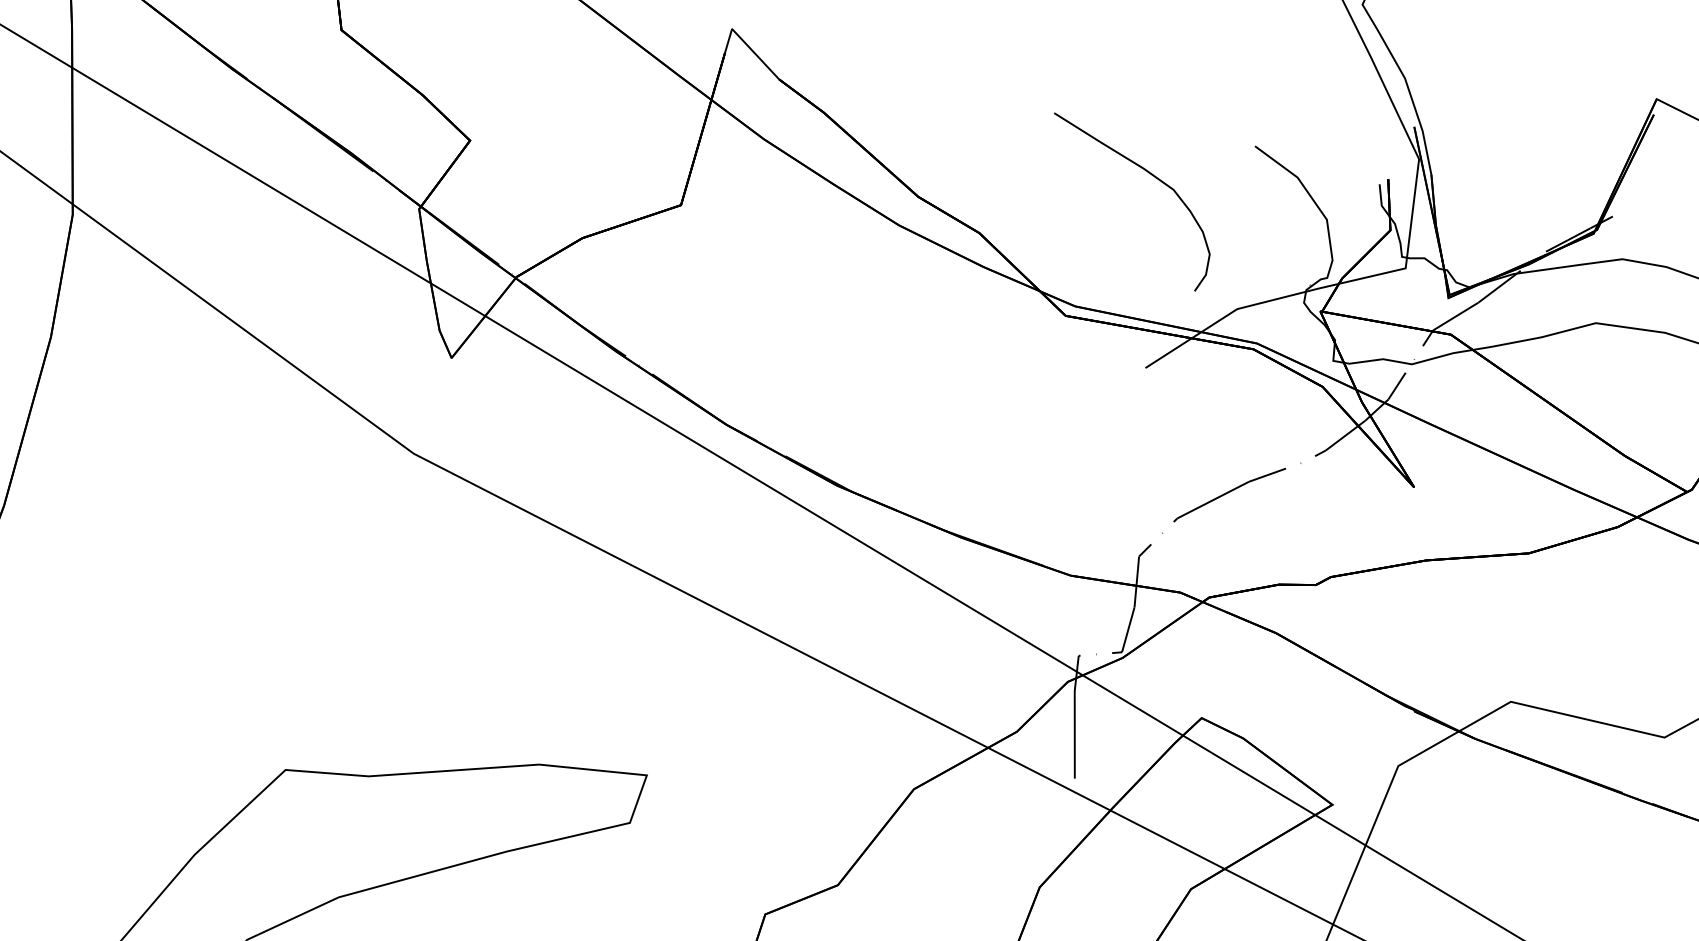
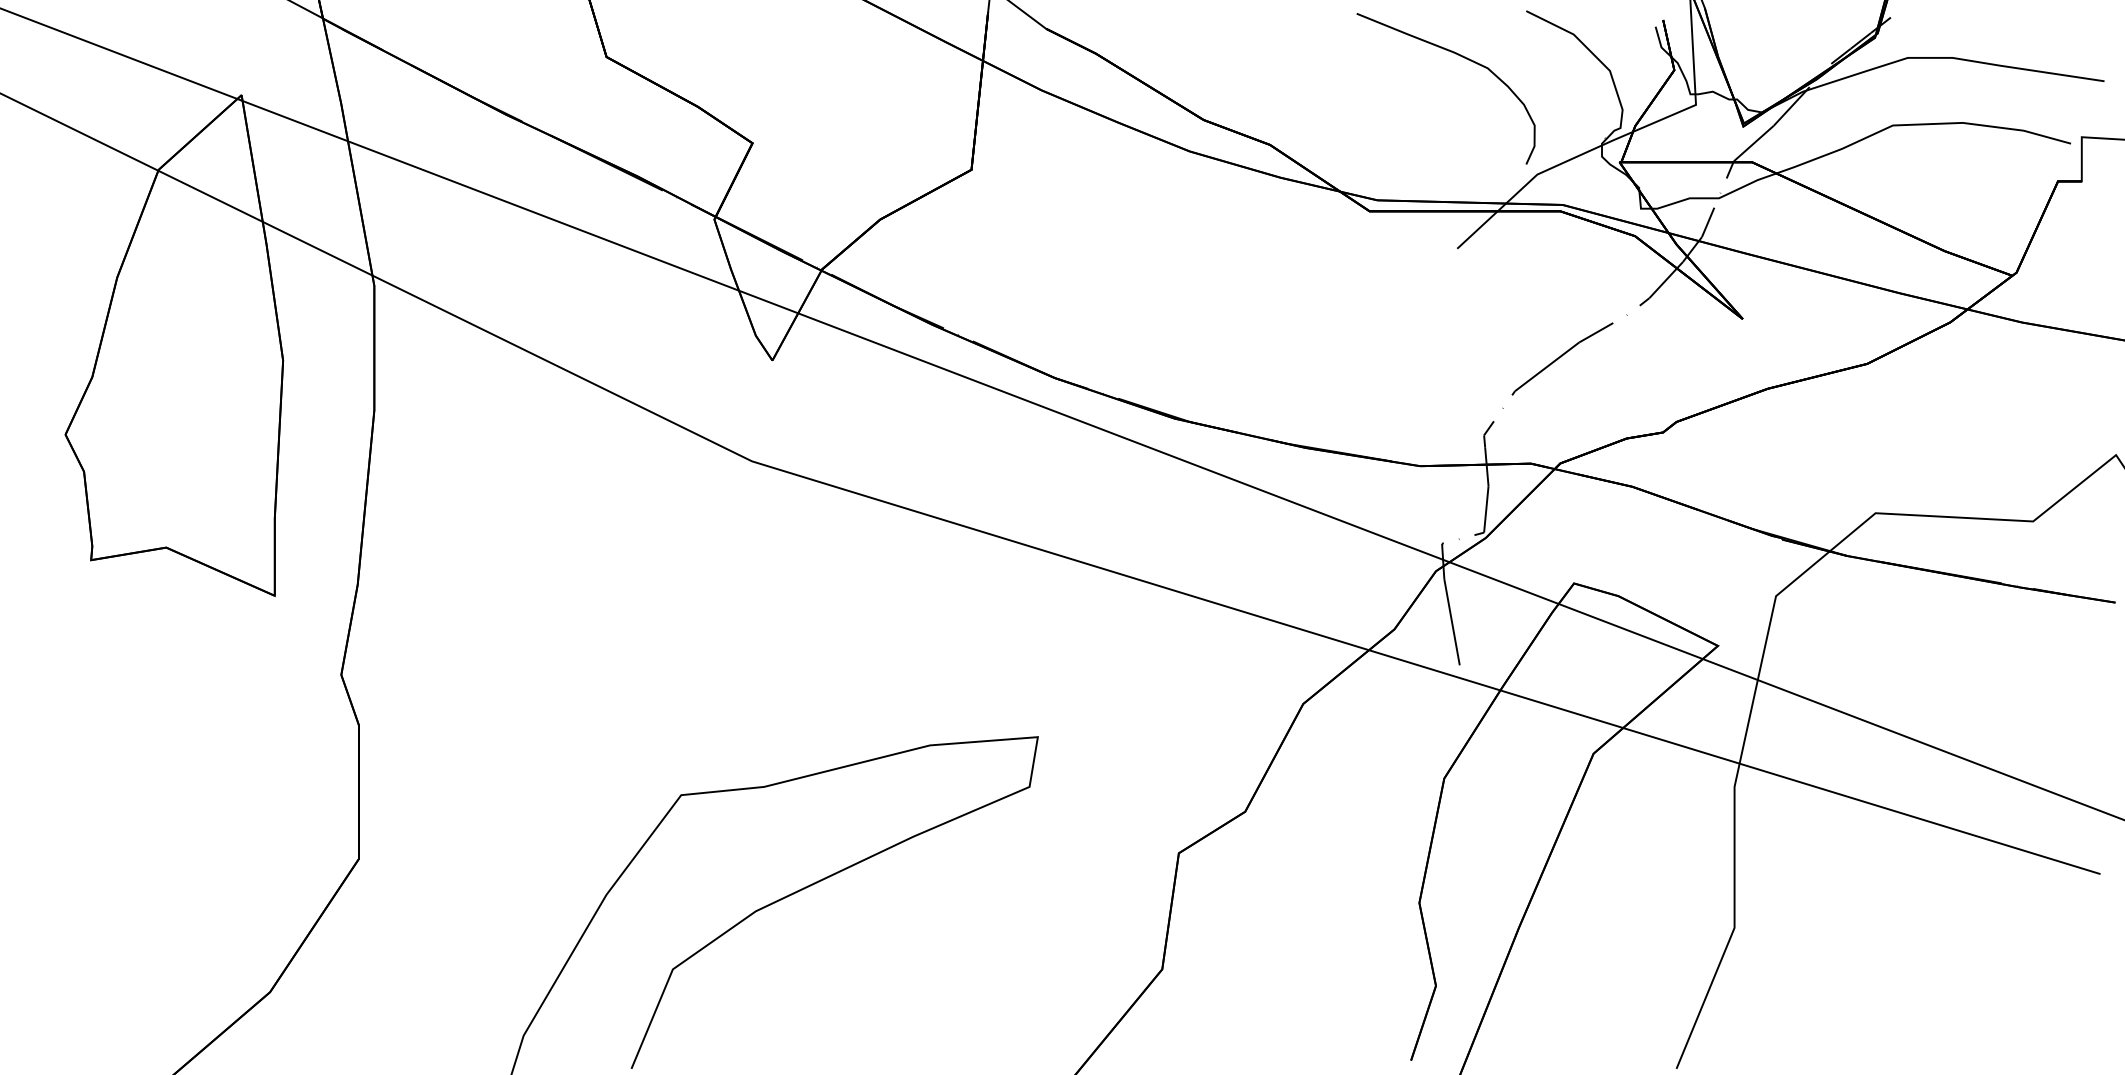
curve: (1146, 171) -> (1457, 55), moved

